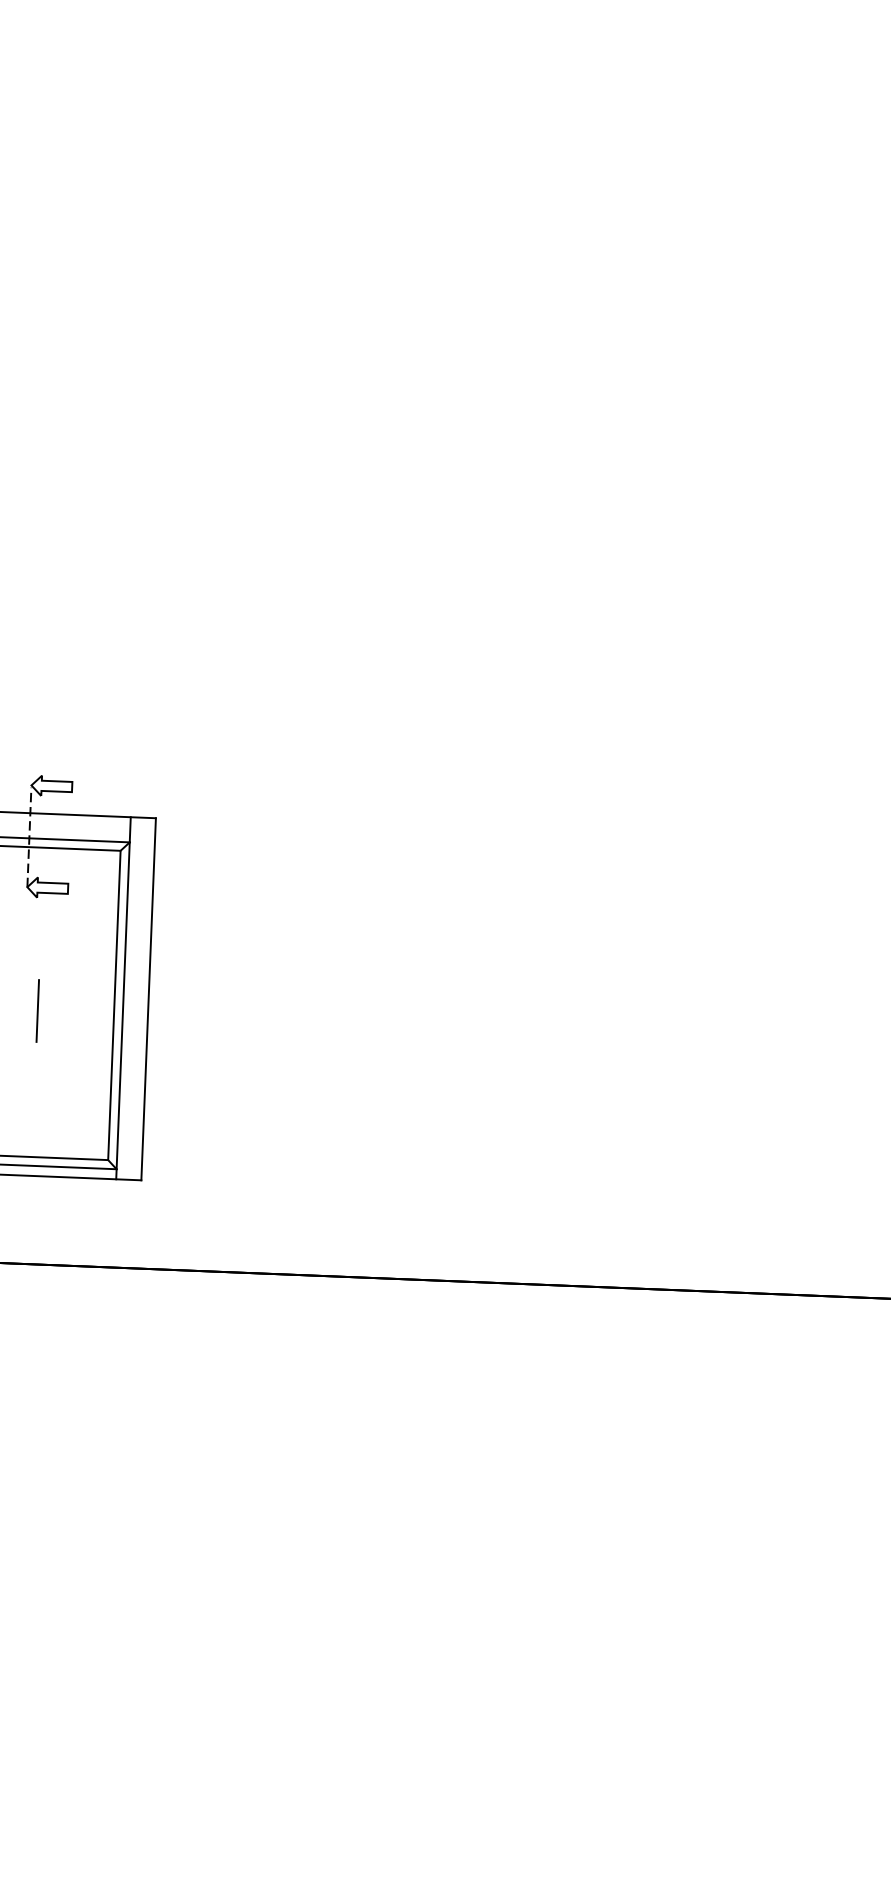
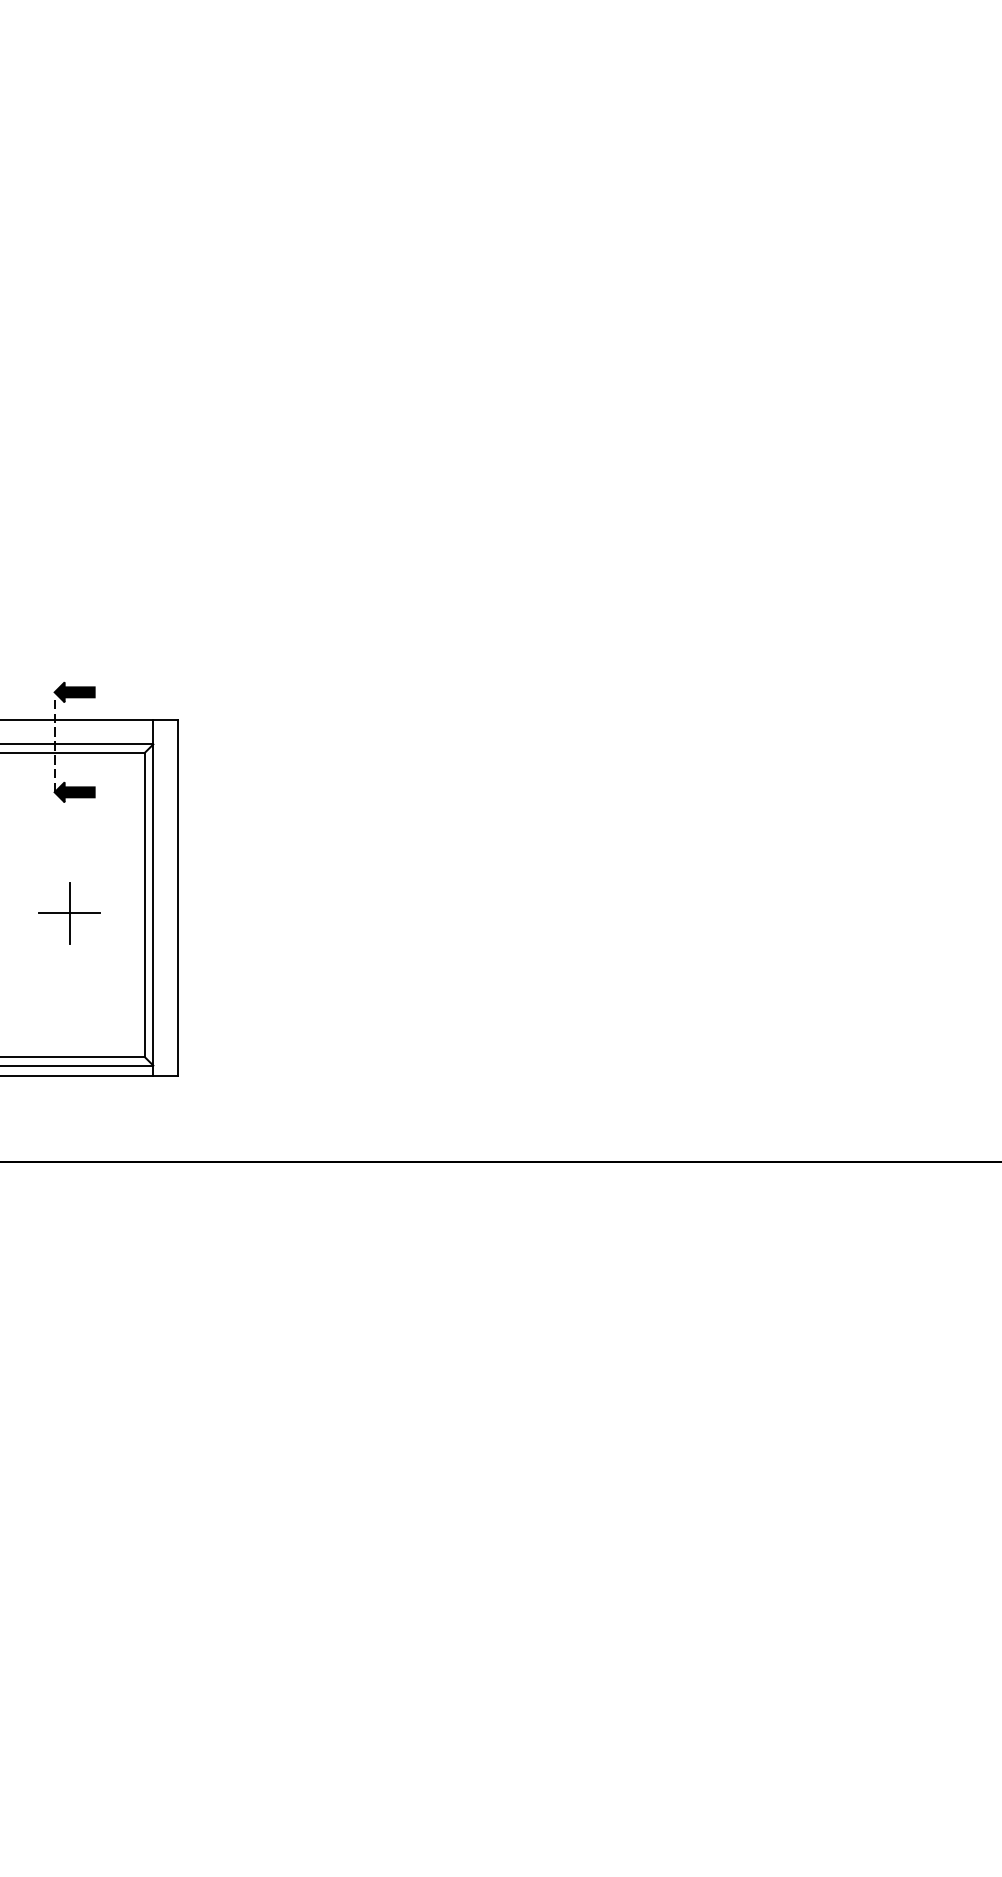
fill: (51, 786) -> (74, 692), added
fill: (47, 888) -> (74, 792), added
line: (37, 1011) -> (69, 913), added

